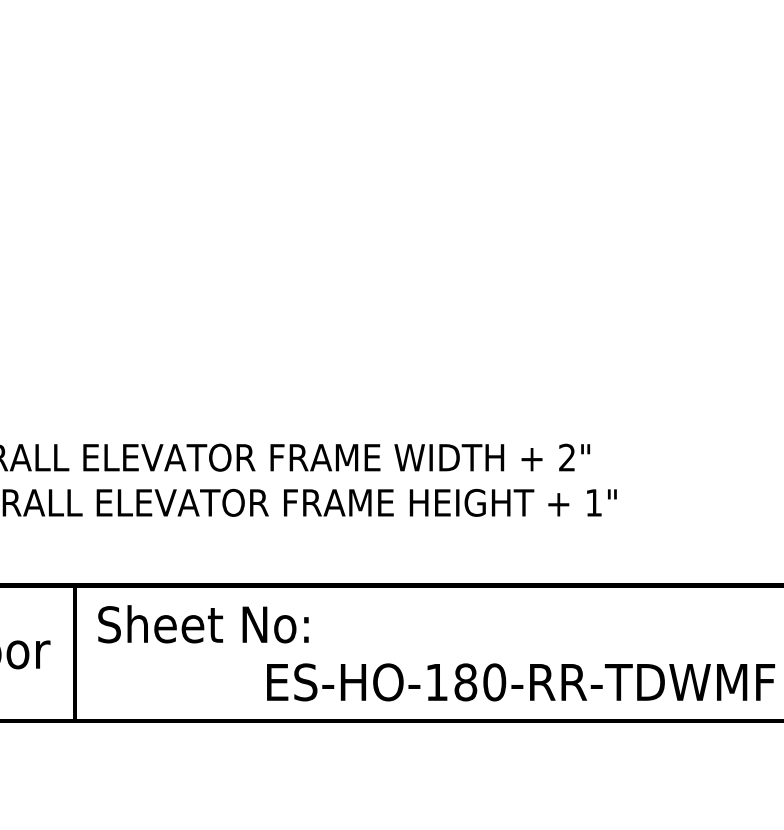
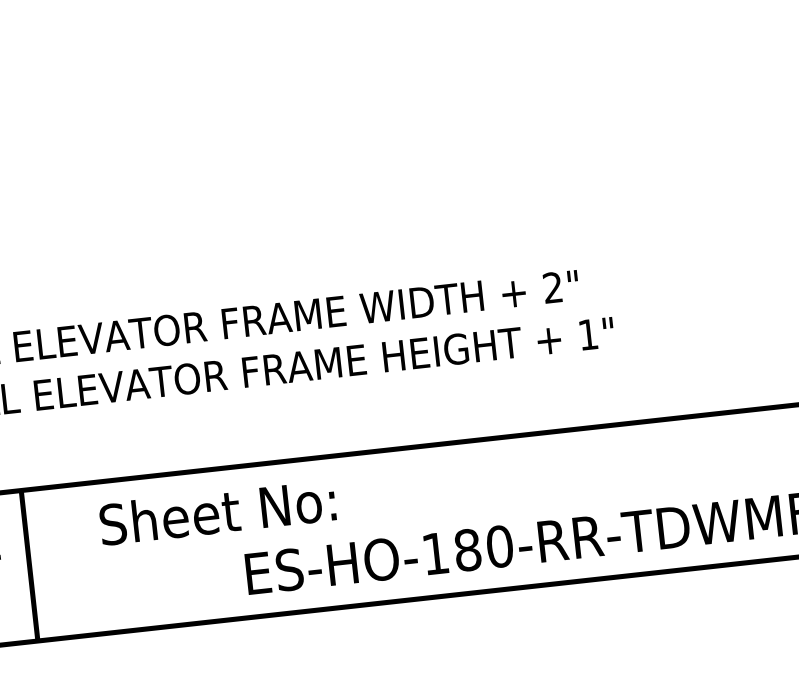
text: (203, 624) -> (217, 512), moved

